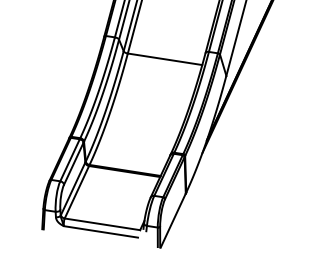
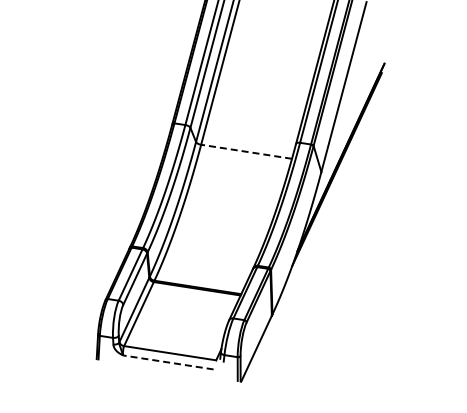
line: (165, 59) -> (246, 151), solid -> dashed
line: (101, 231) -> (168, 362), solid -> dashed

